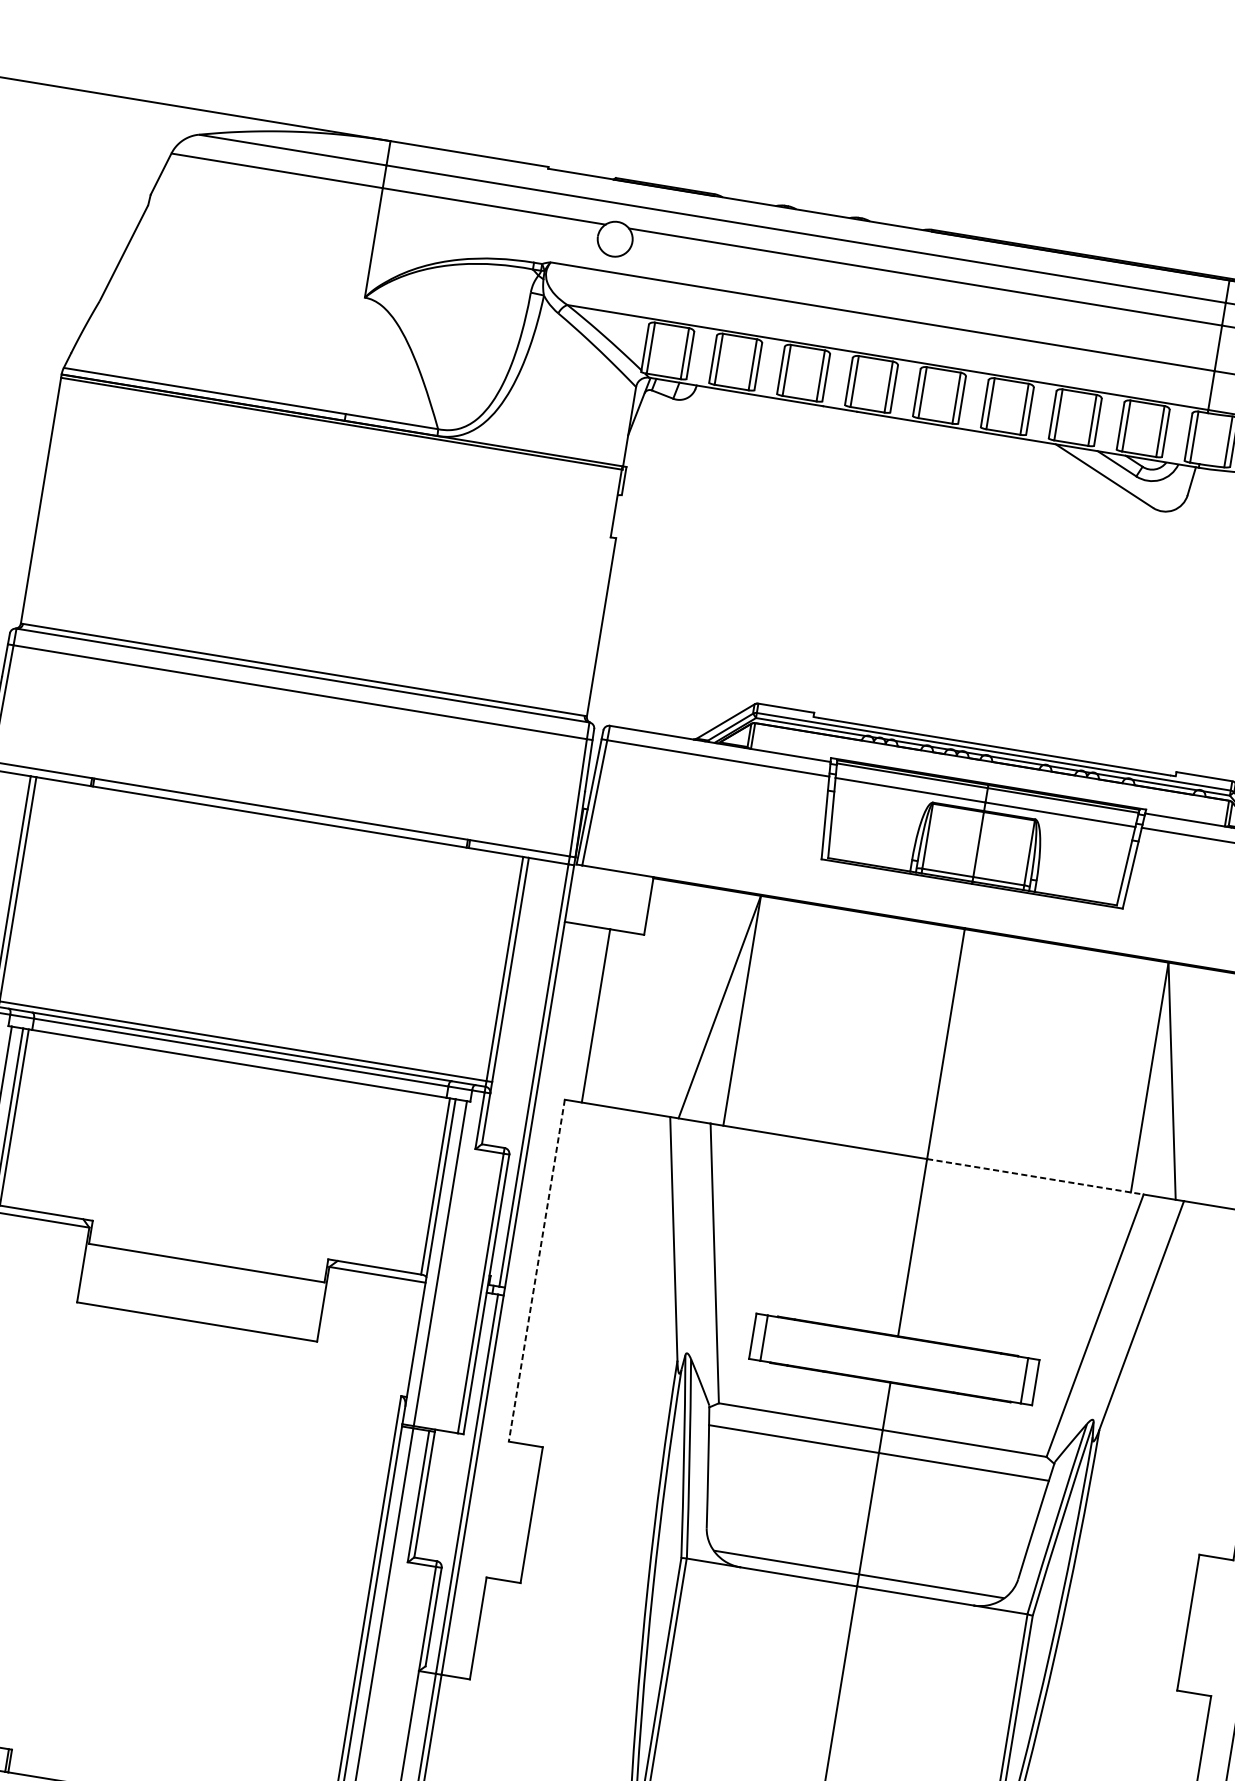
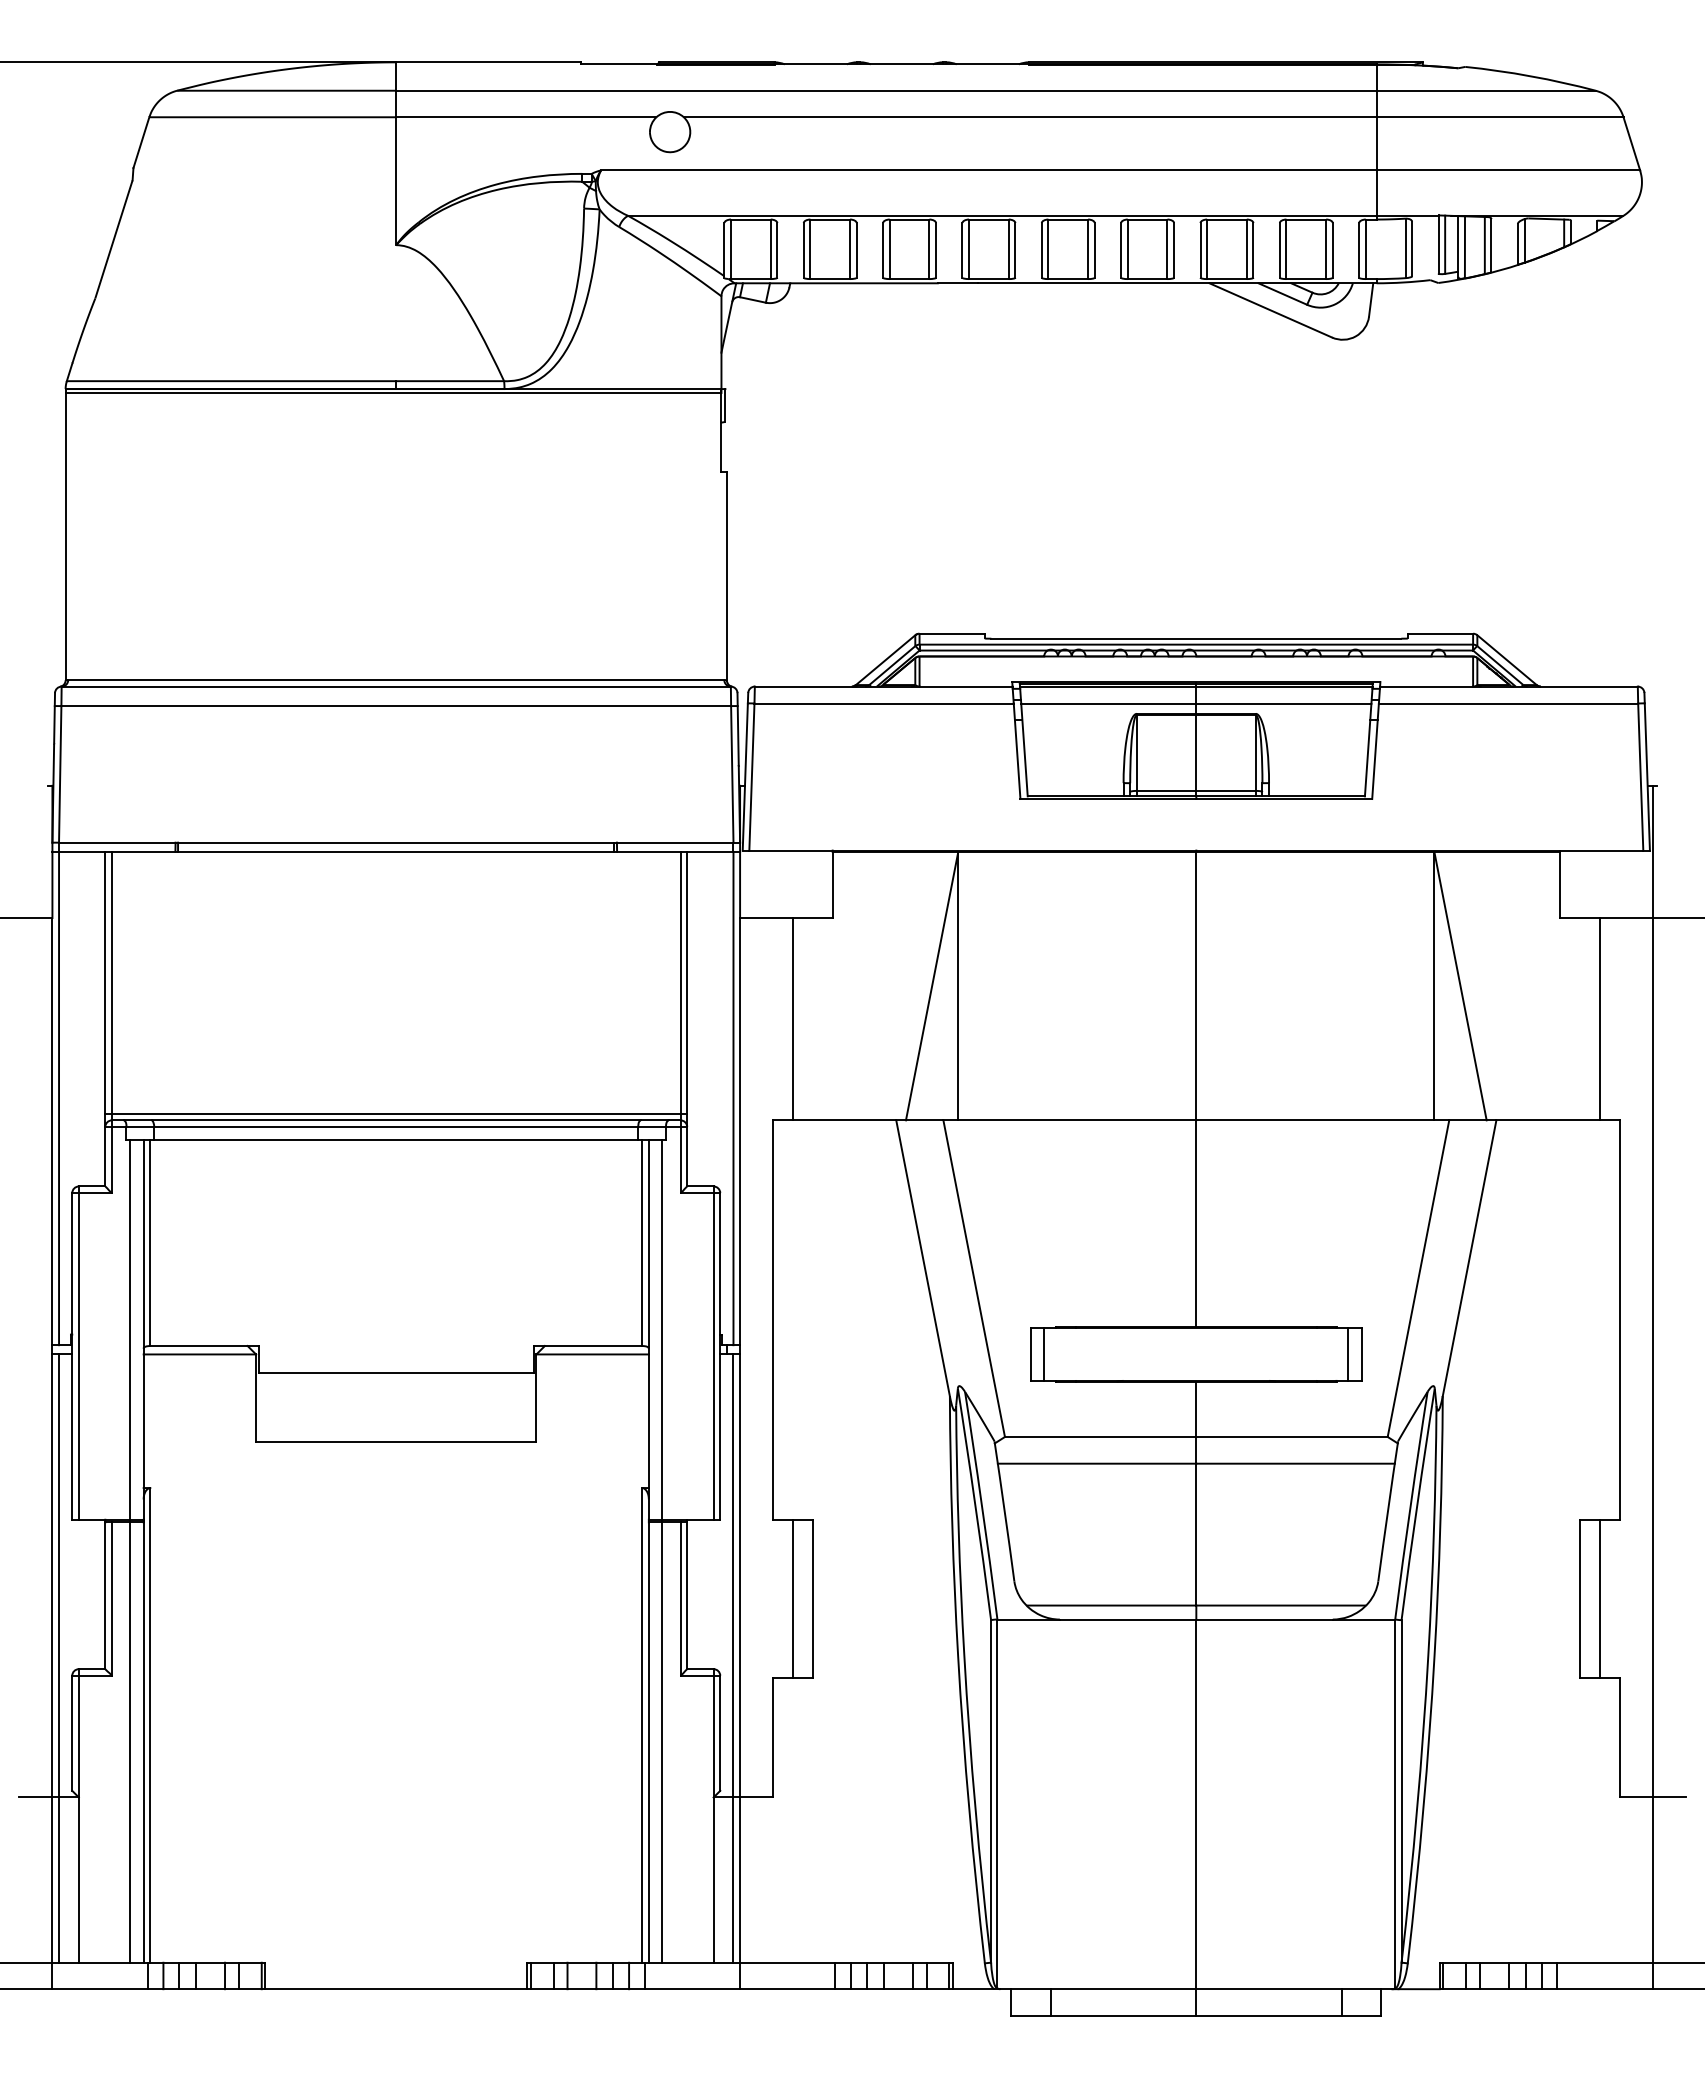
line: (1035, 1177) -> (1323, 1120), dashed -> solid
line: (537, 1271) -> (773, 1320), dashed -> solid
line: (514, 1511) -> (792, 1598), added
line: (1205, 1624) -> (1599, 1598), added

